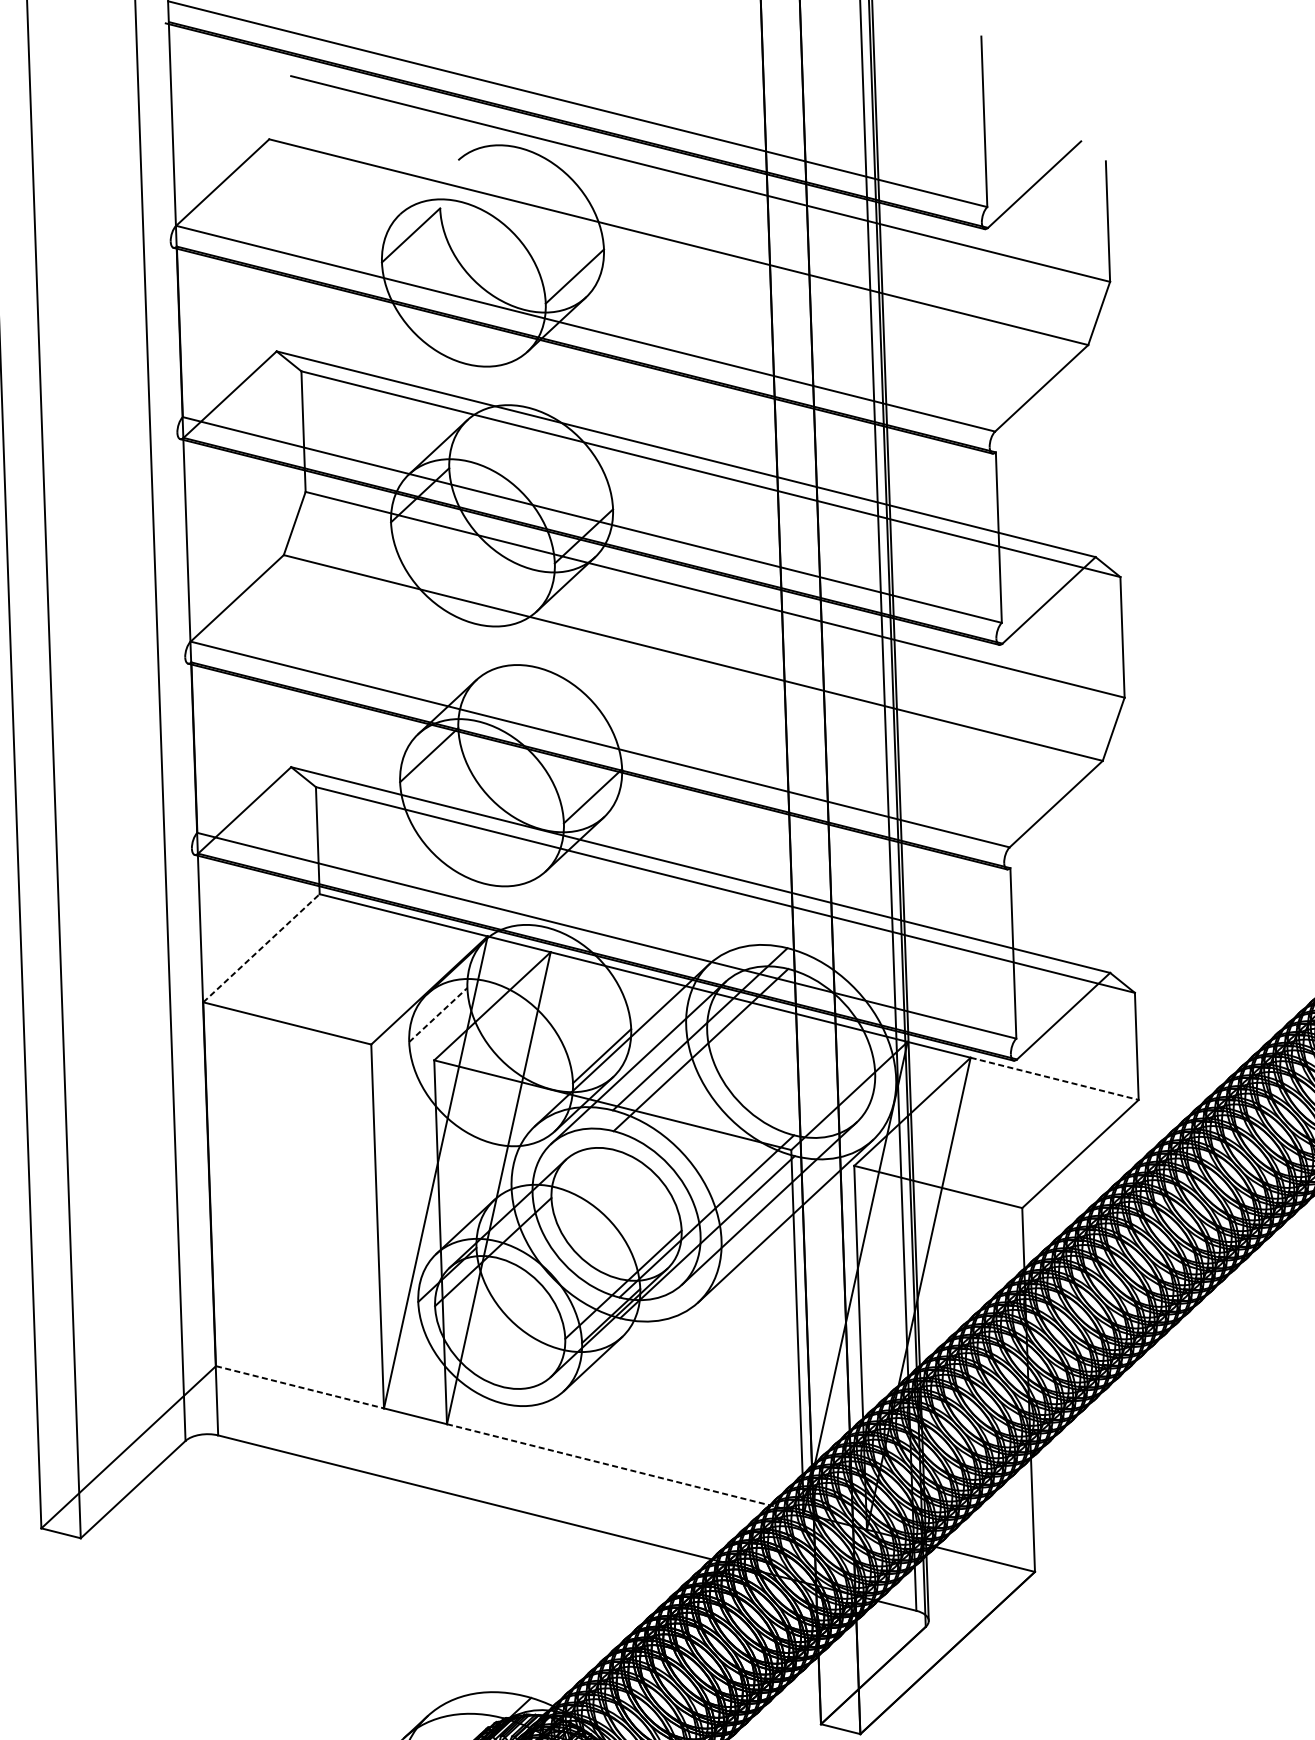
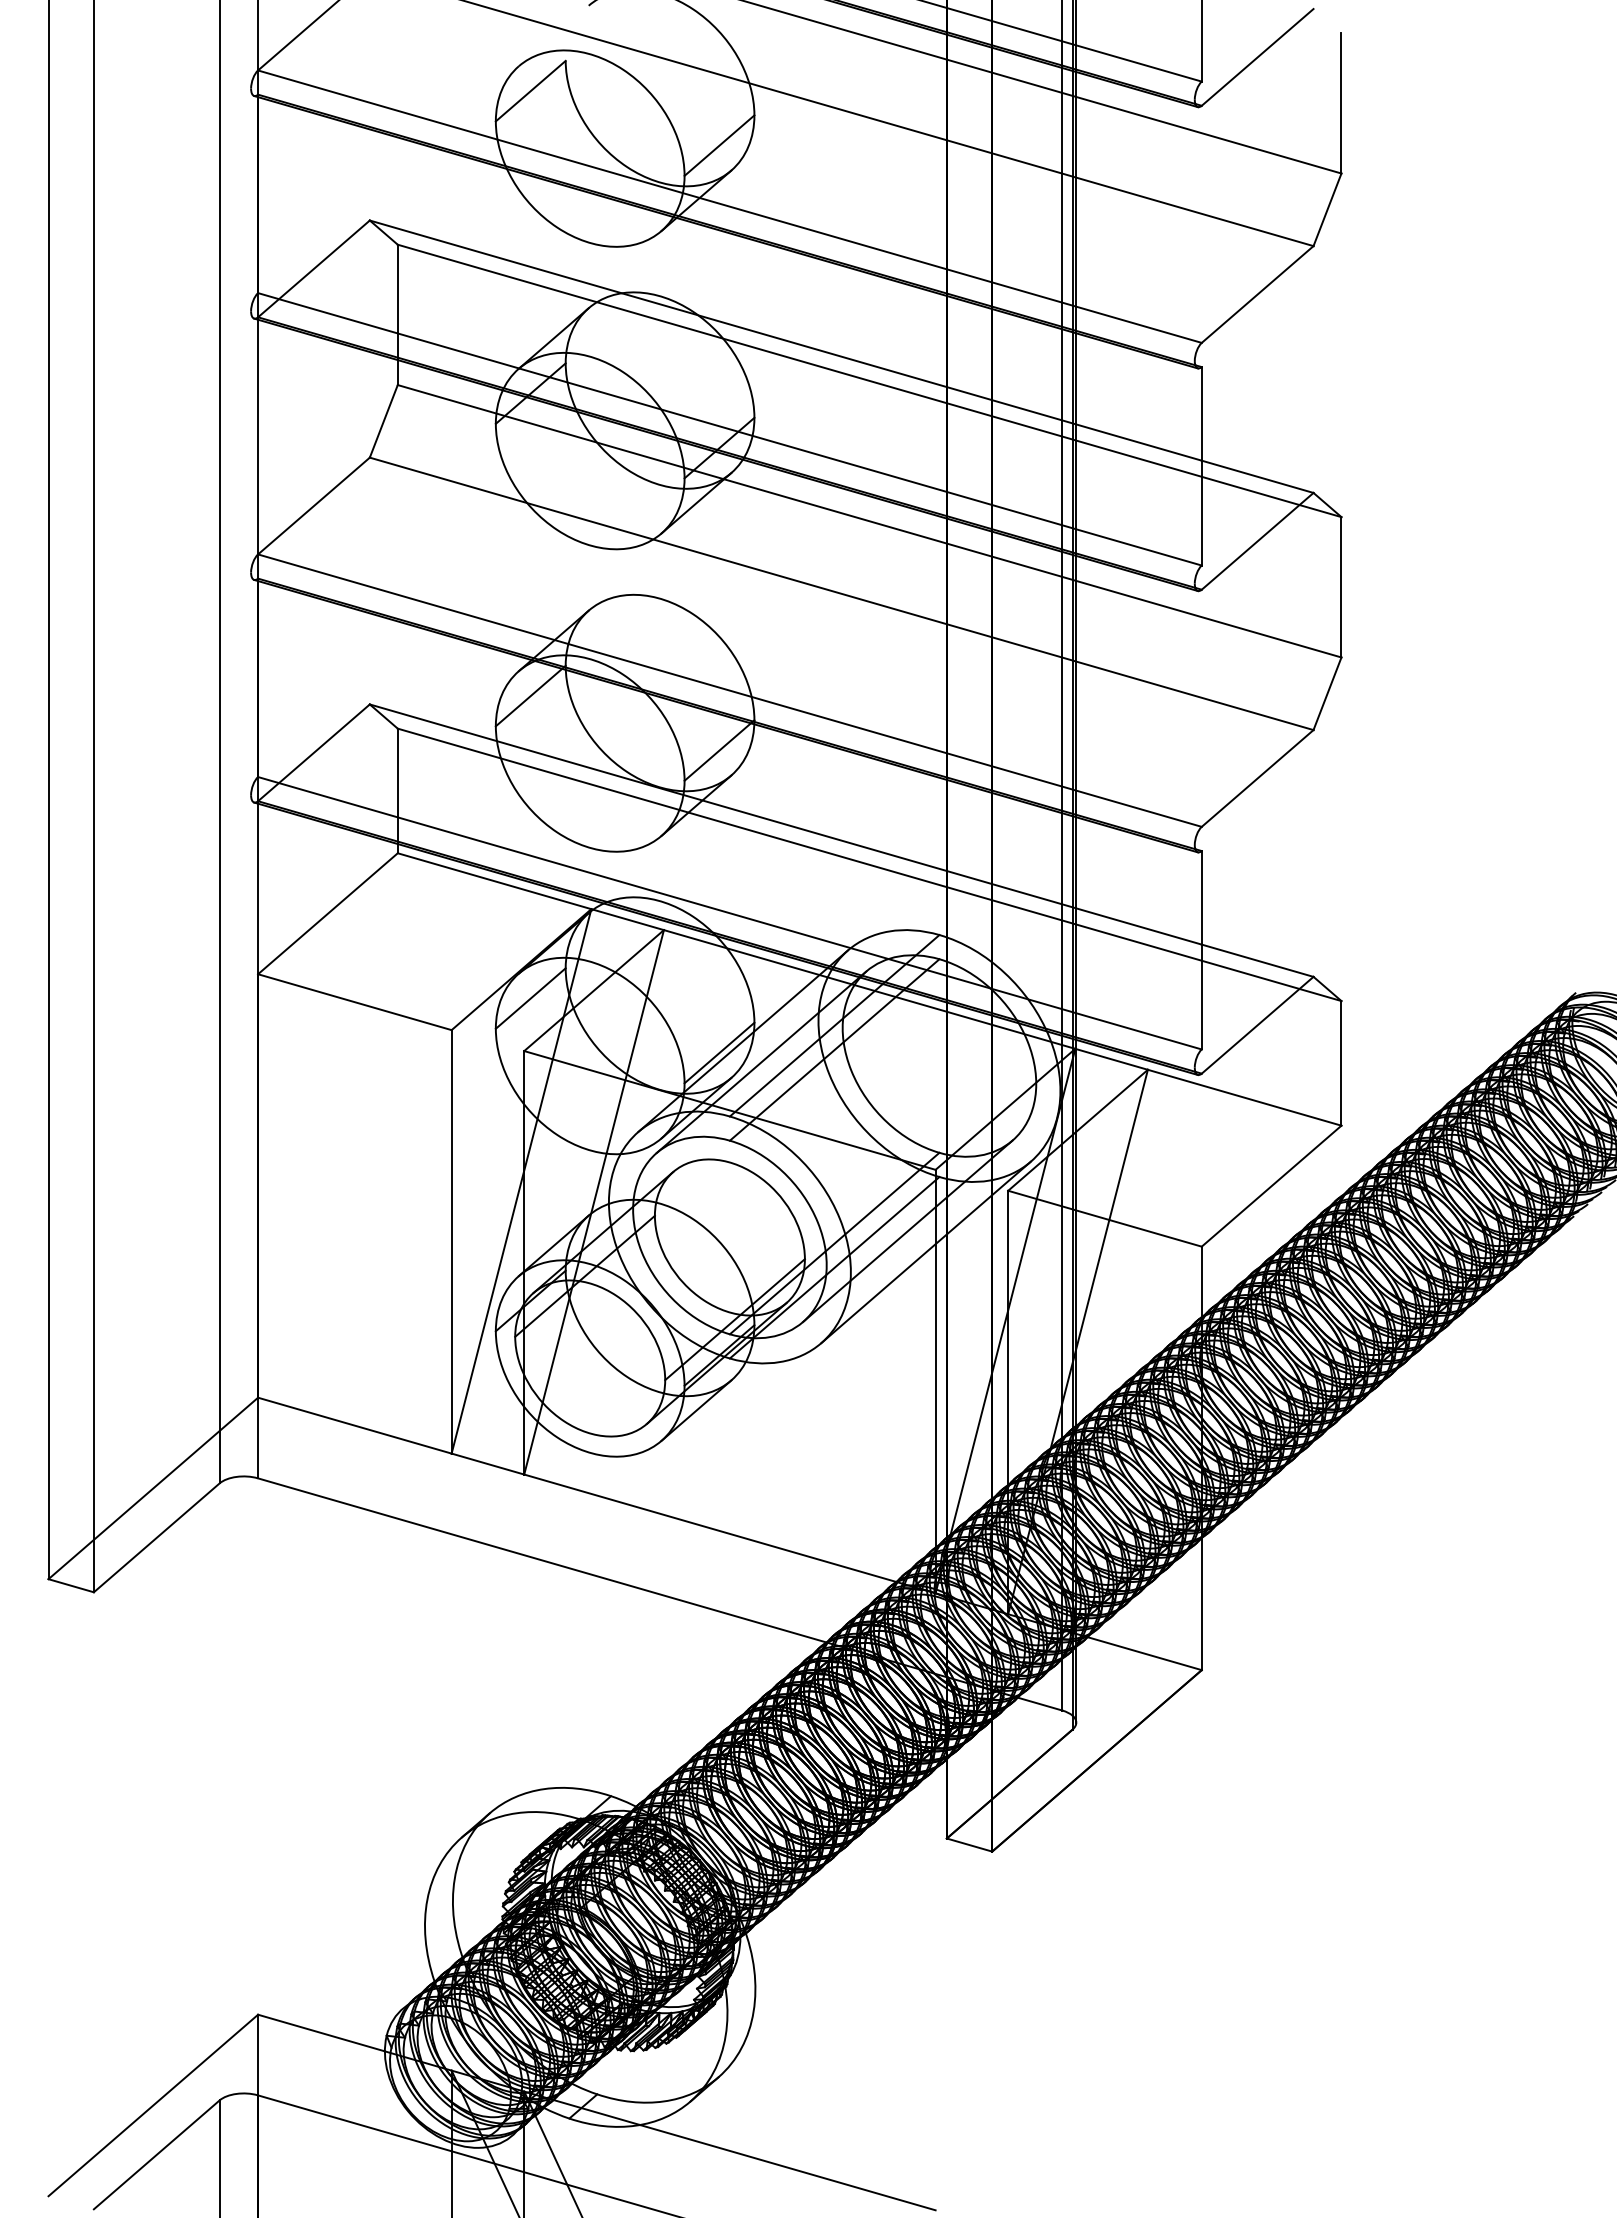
line: (261, 948) -> (328, 913), dashed -> solid
line: (438, 1014) -> (531, 998), dashed -> solid
line: (1054, 1078) -> (1244, 1097), dashed -> solid
line: (299, 1387) -> (354, 1425), dashed -> solid
line: (625, 1469) -> (730, 1534), dashed -> solid

